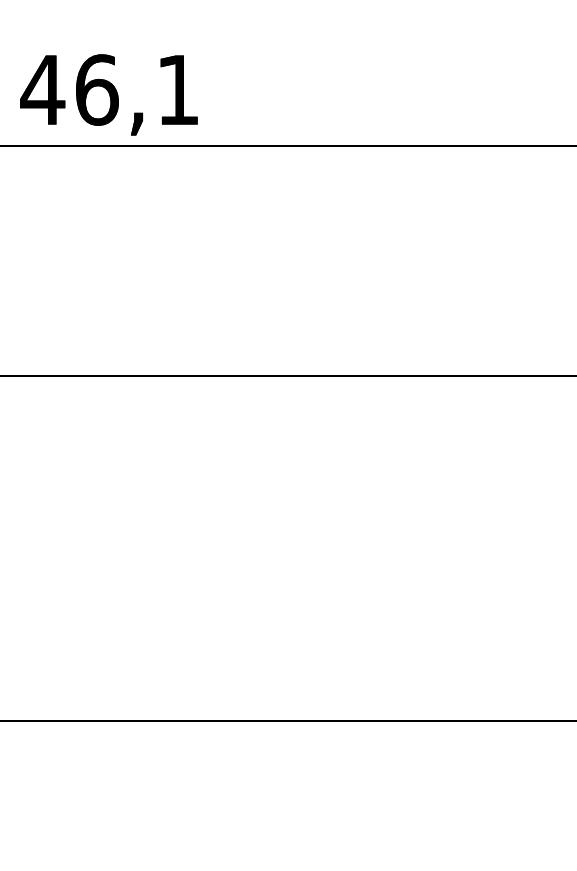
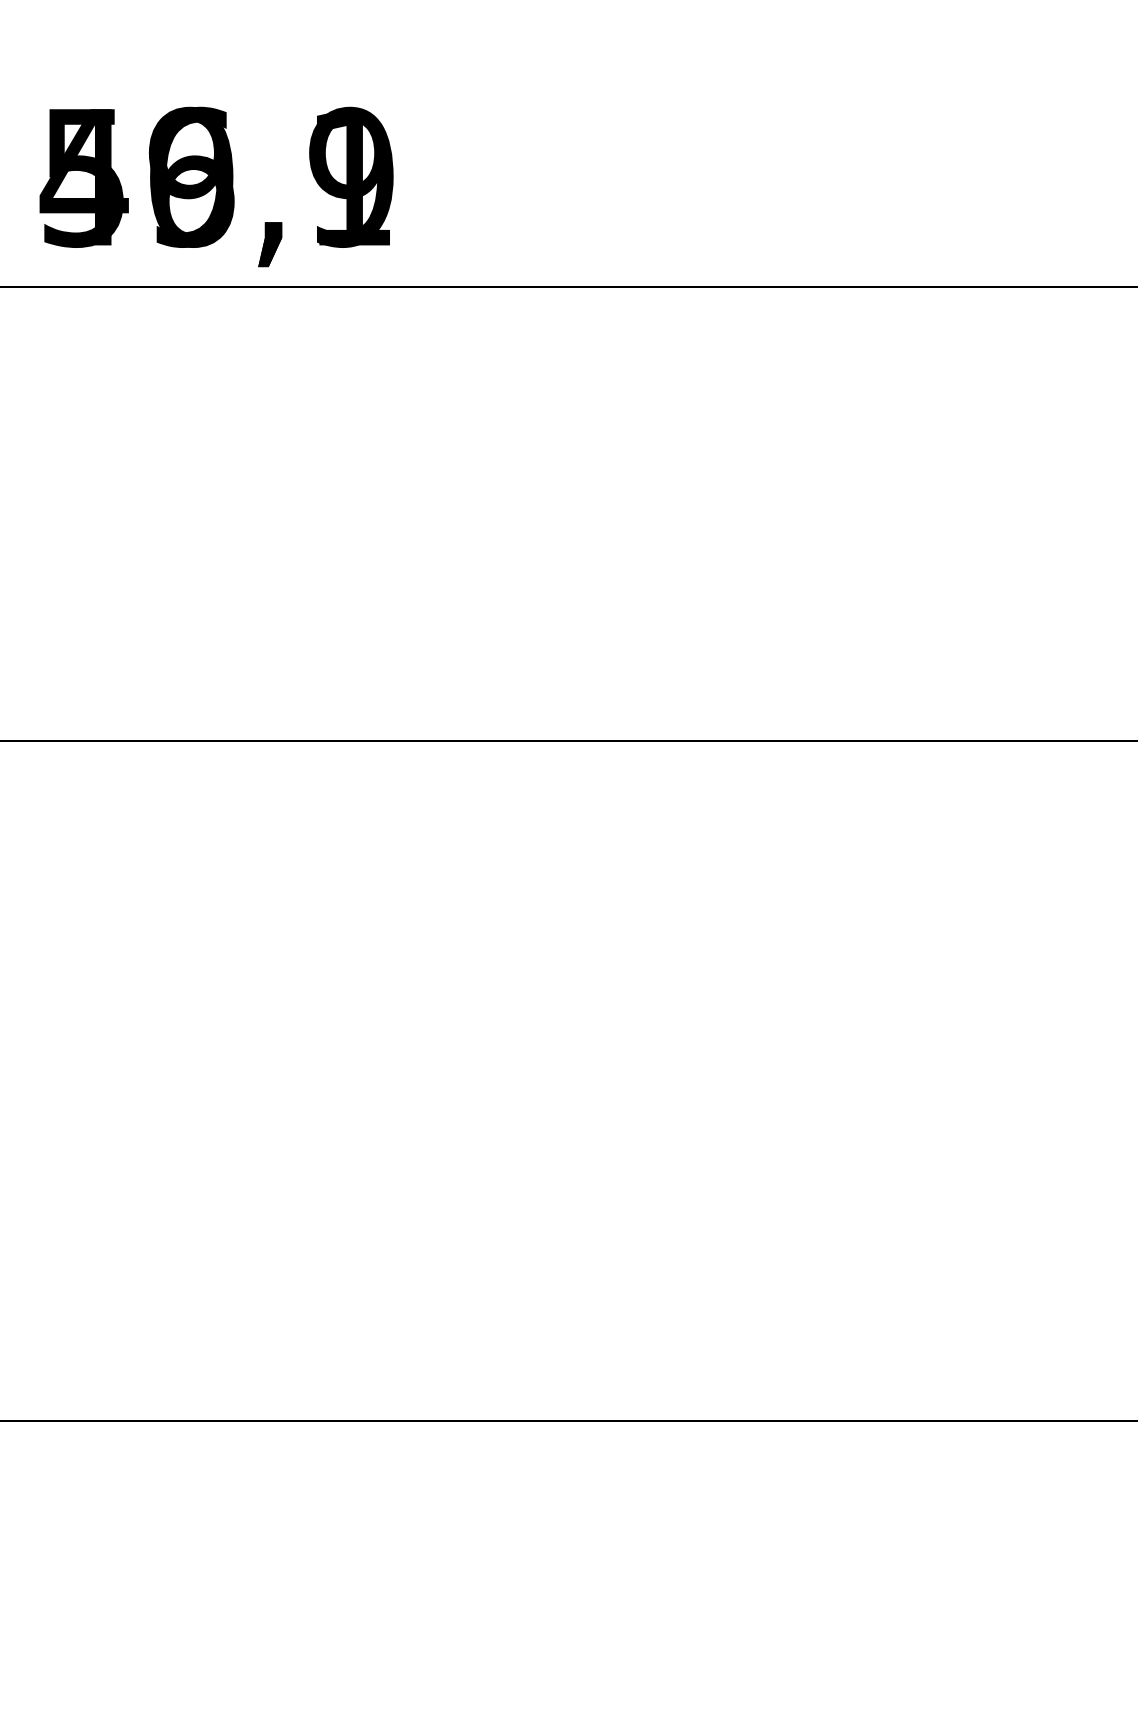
text: (109, 89) -> (216, 176), 46,1 -> 59,9

